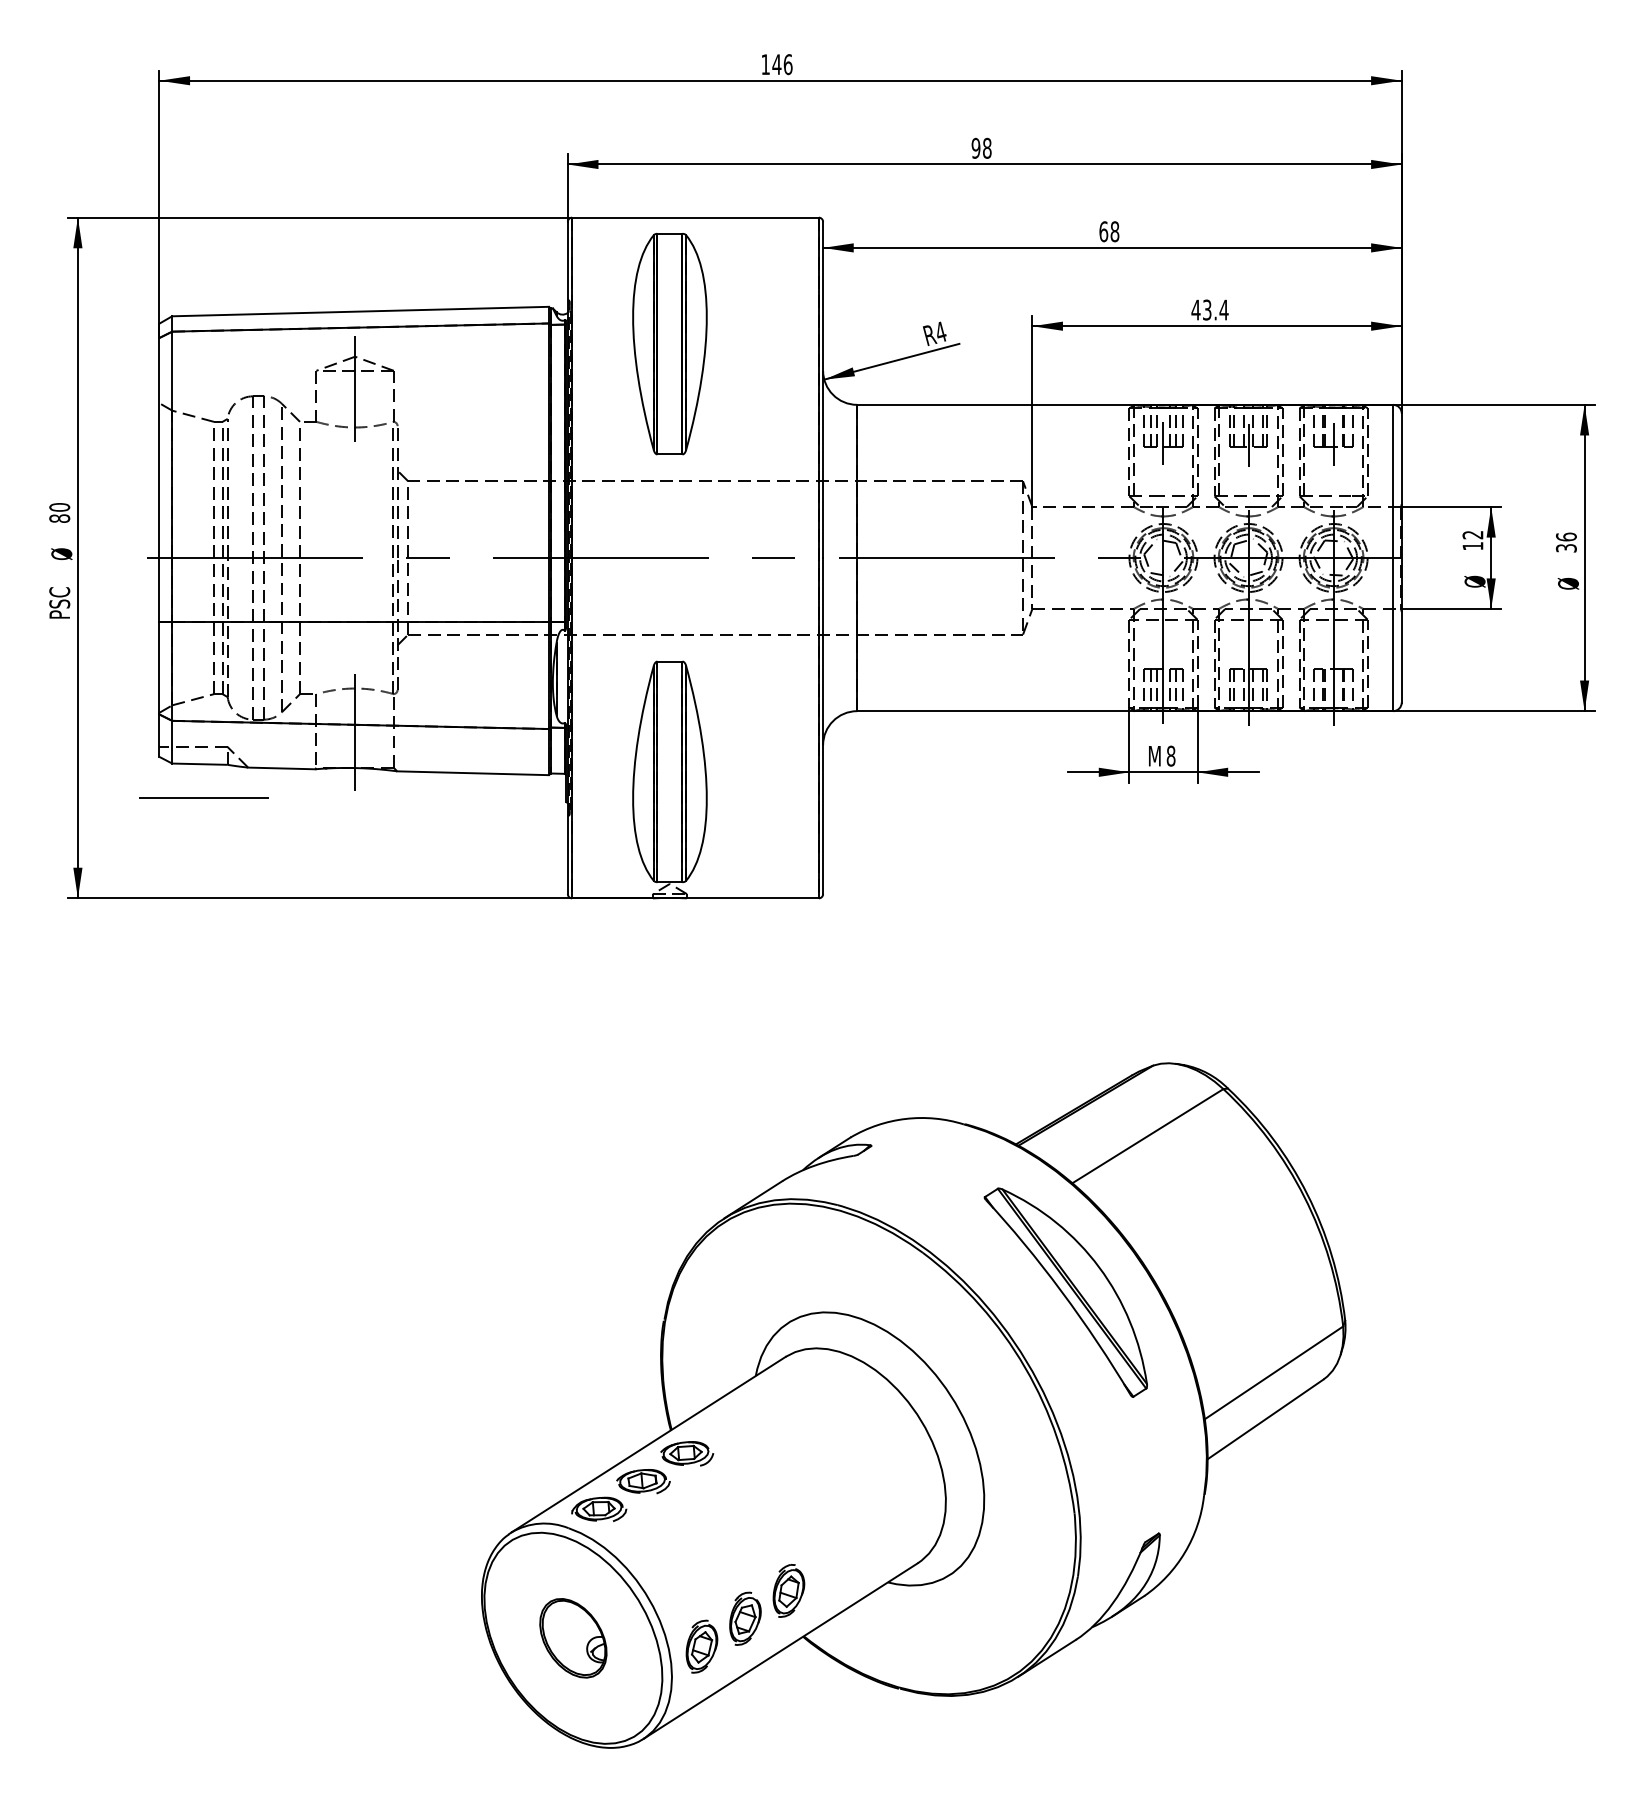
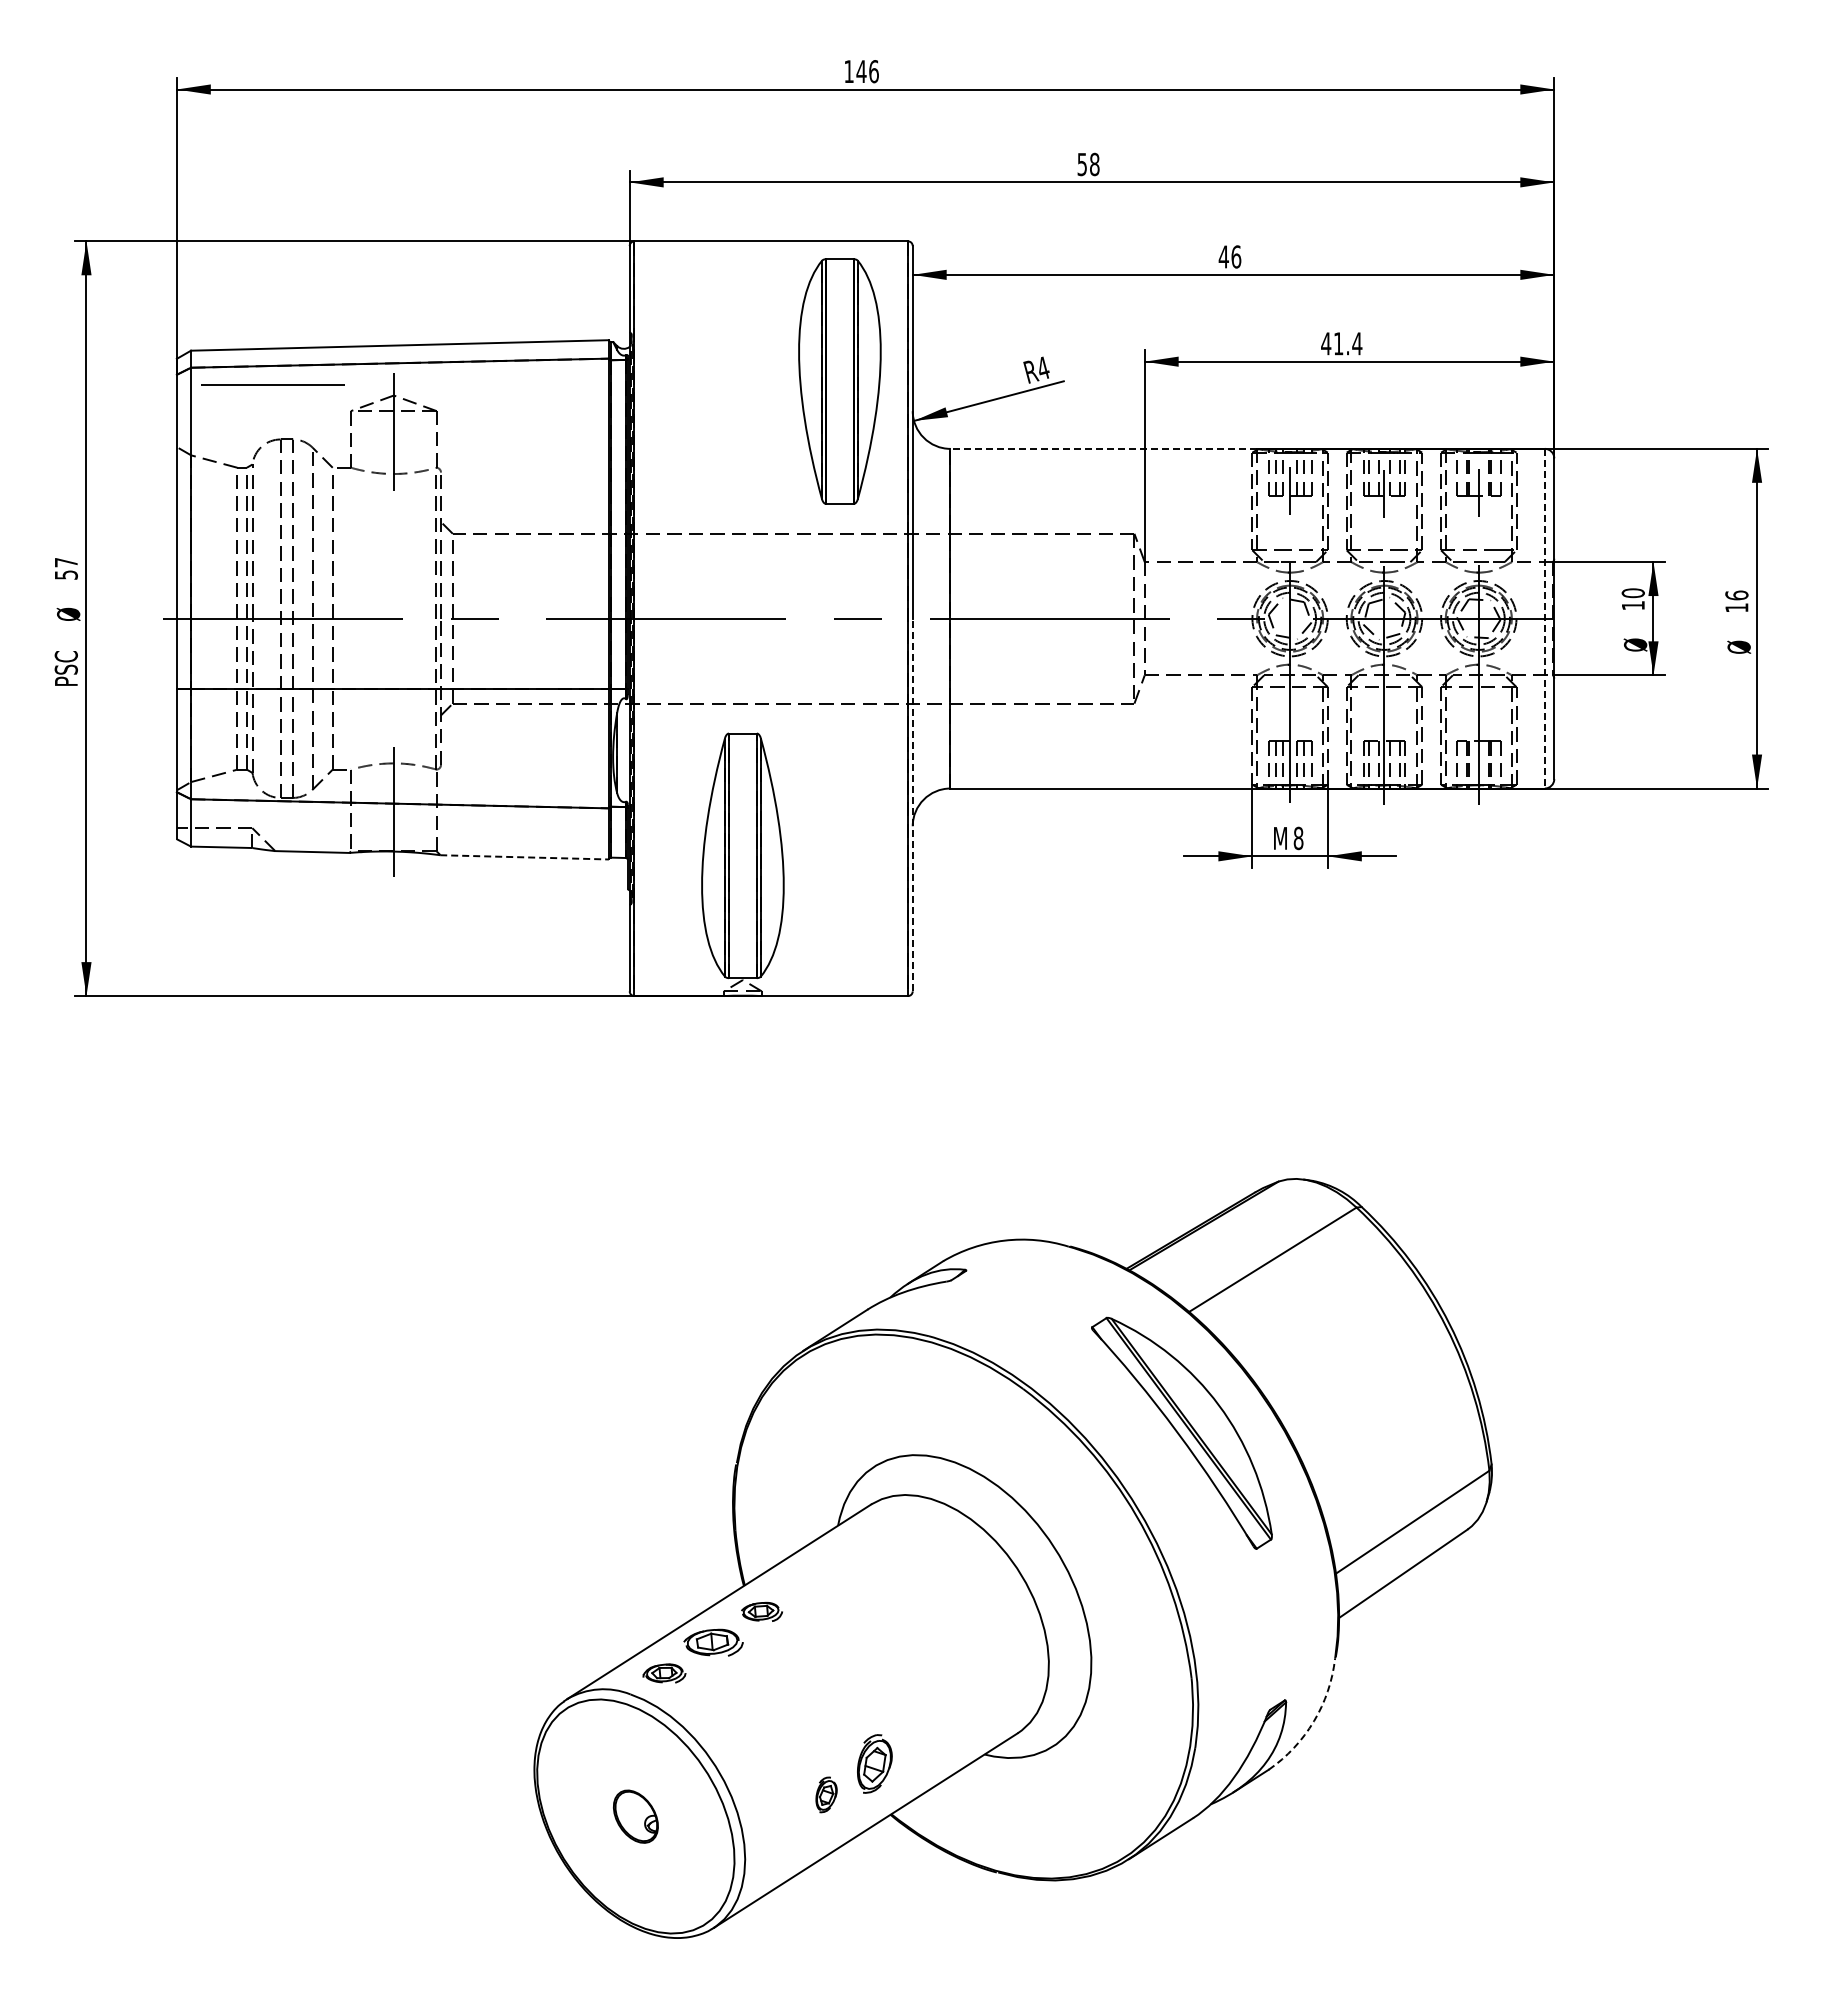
text: (976, 147) -> (1082, 163), 98 -> 58
text: (1108, 231) -> (1229, 256), 68 -> 46
text: (1207, 309) -> (1338, 343), 43.4 -> 41.4
part: (669, 344) -> (839, 381), moved
line: (995, 404) -> (1103, 448), solid -> dashed
text: (58, 512) -> (65, 568), 80 -> 57
text: (1472, 535) -> (1632, 593), 12 -> 10
text: (1566, 547) -> (1736, 607), 36 -> 16
line: (1392, 557) -> (1544, 618), solid -> dashed
line: (822, 725) -> (912, 804), solid -> dashed
line: (473, 773) -> (525, 857), solid -> dashed
line: (203, 797) -> (272, 384), moved
part: (686, 1453) -> (761, 1611), size x0.7
part: (599, 1509) -> (664, 1673), size x0.7
arc: (1184, 1552) -> (1313, 1721), solid -> dashed
part: (745, 1618) -> (826, 1794), size x0.6
part: (573, 1638) -> (635, 1816), size x0.6
part: (702, 1646) -> (778, 1825), removed

